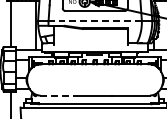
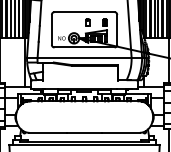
line: (95, 20) -> (84, 57), dashed -> solid
line: (59, 95) -> (48, 132), dashed -> solid

